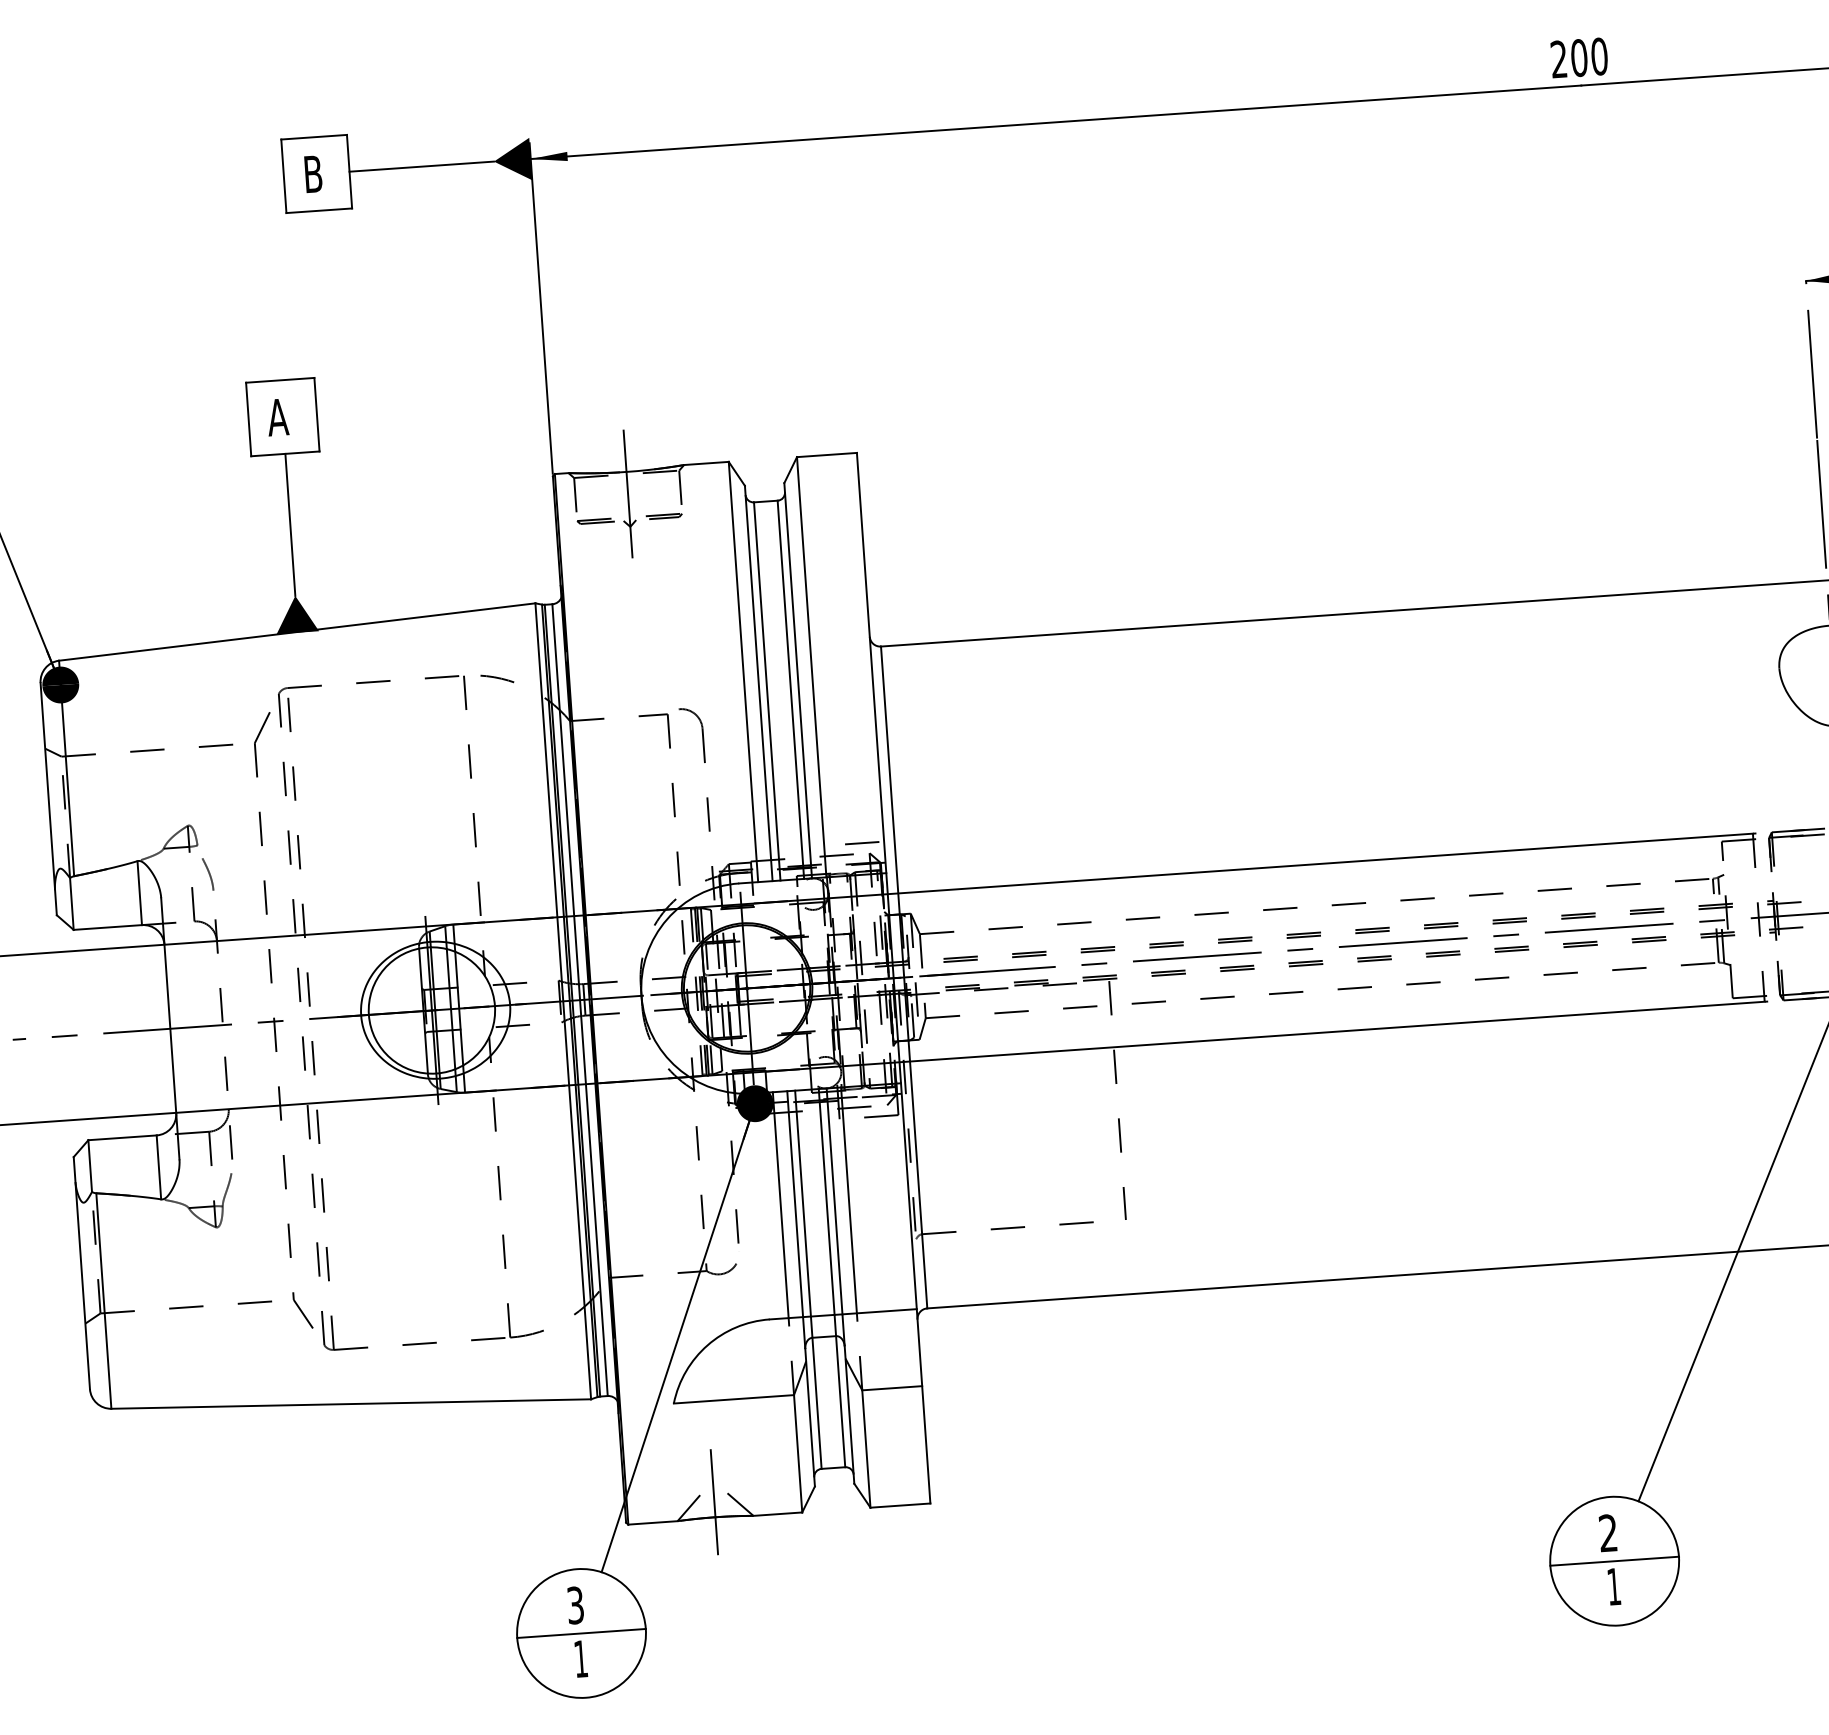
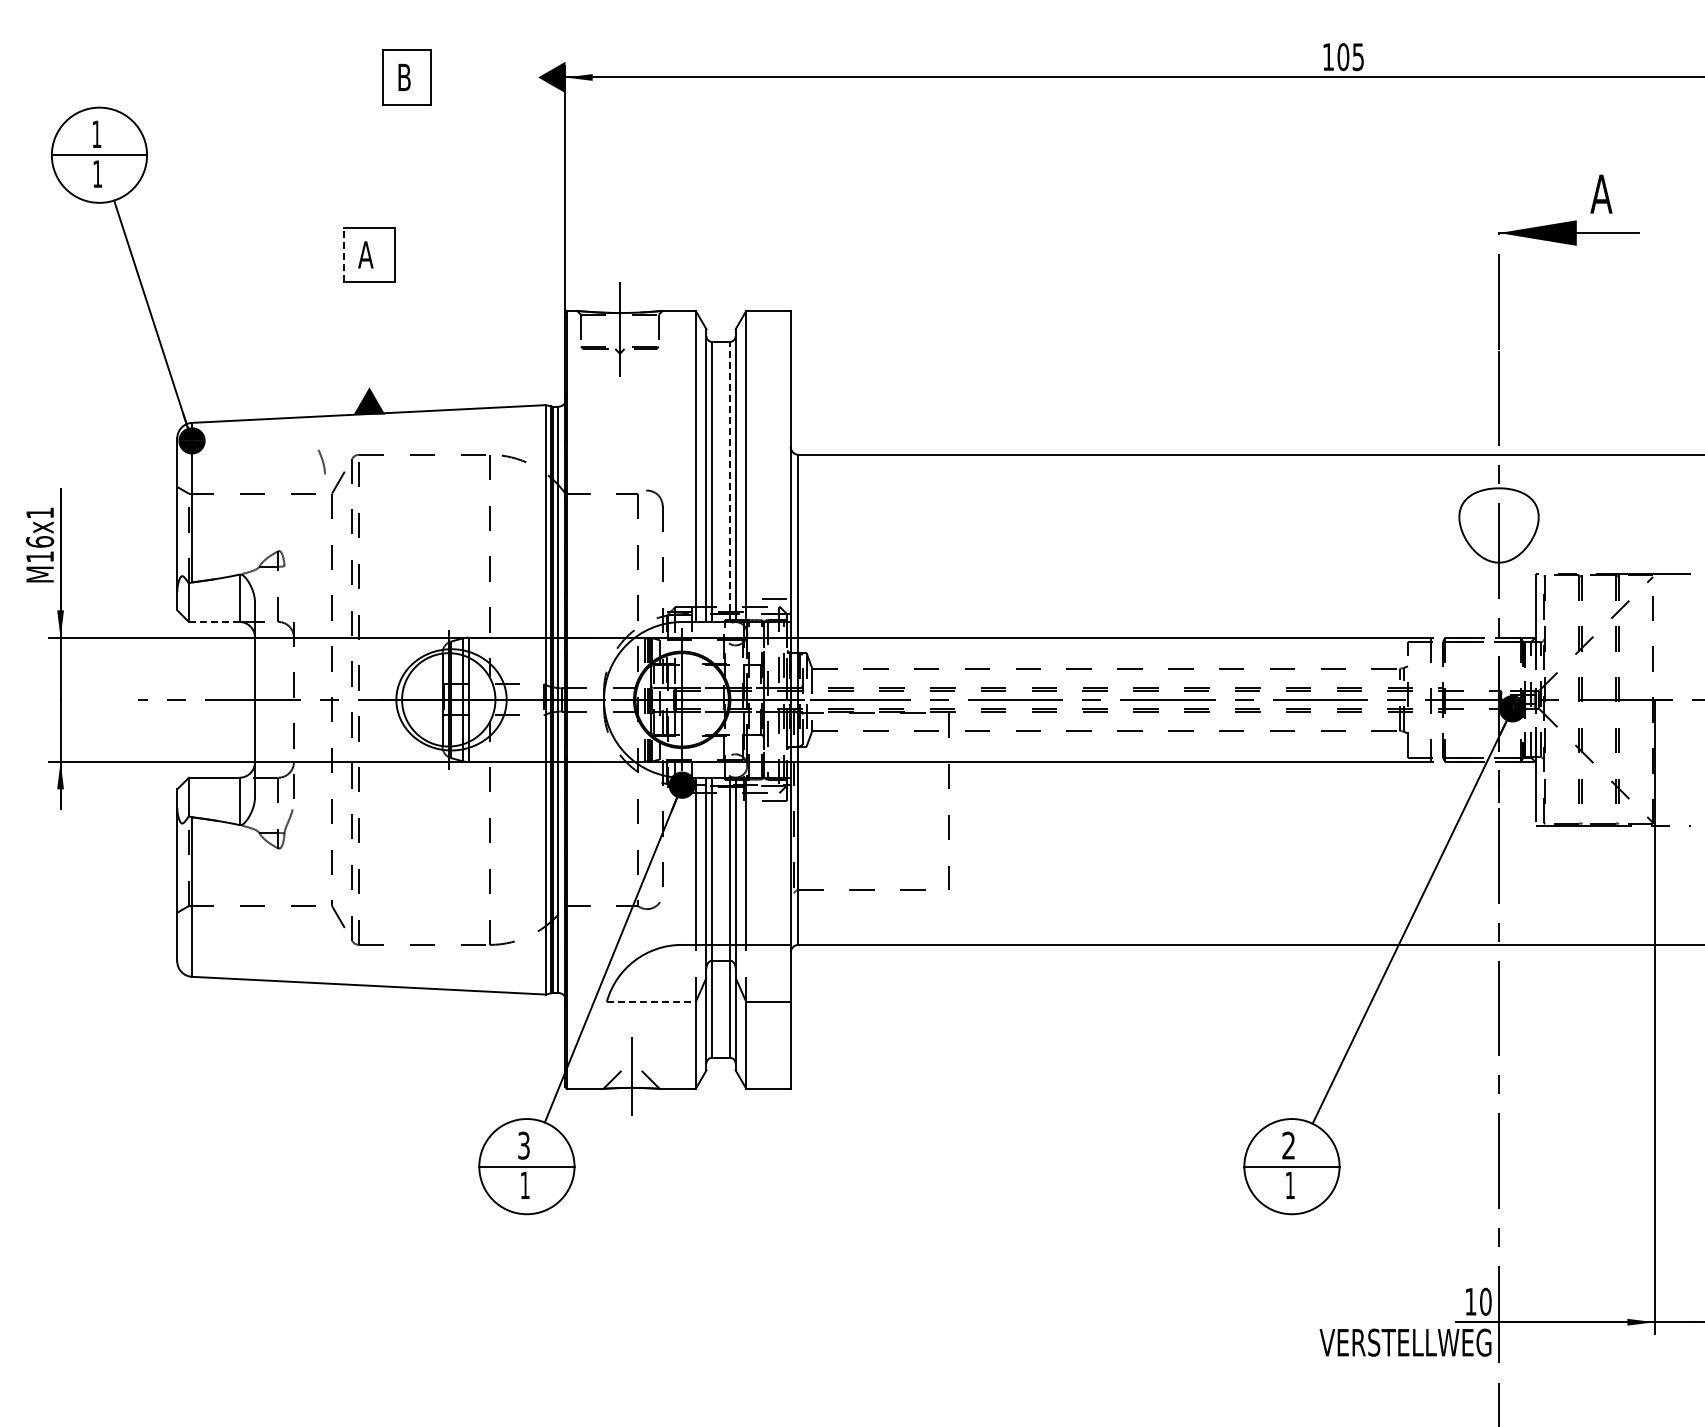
text: (1579, 58) -> (1343, 57), 200 -> 105
line: (421, 166) -> (484, 77), removed
line: (249, 418) -> (344, 254), solid -> dashed
line: (290, 524) -> (369, 334), removed
line: (790, 689) -> (729, 481), solid -> dashed
curve: (207, 872) -> (321, 460), moved
line: (106, 926) -> (213, 621), solid -> dashed
line: (734, 1398) -> (651, 1001), solid -> dashed

